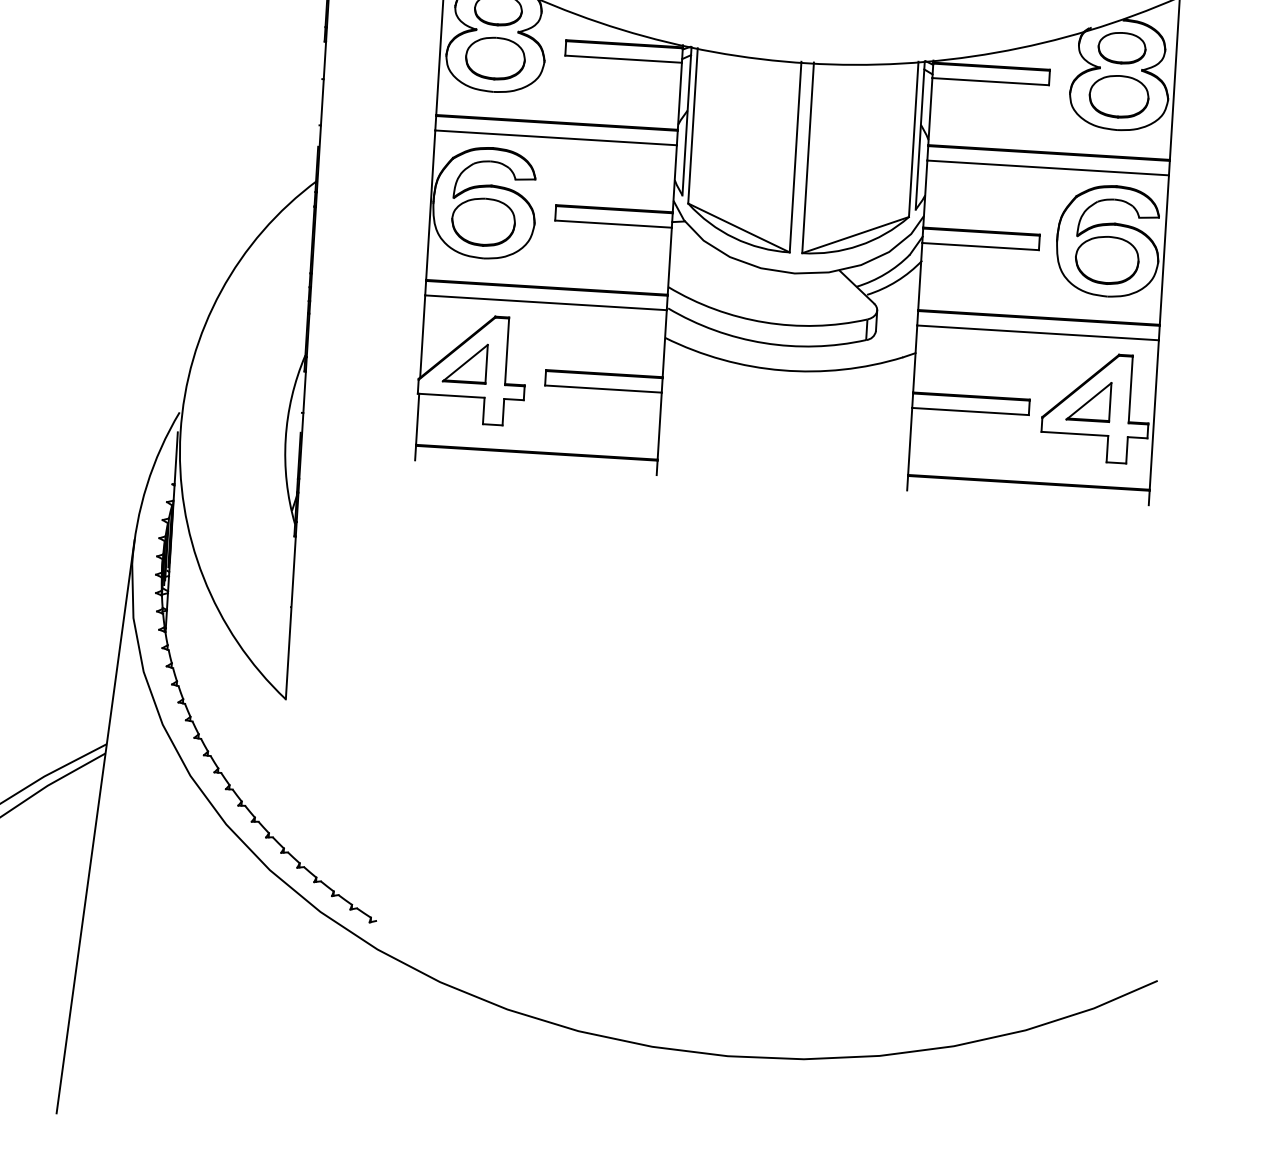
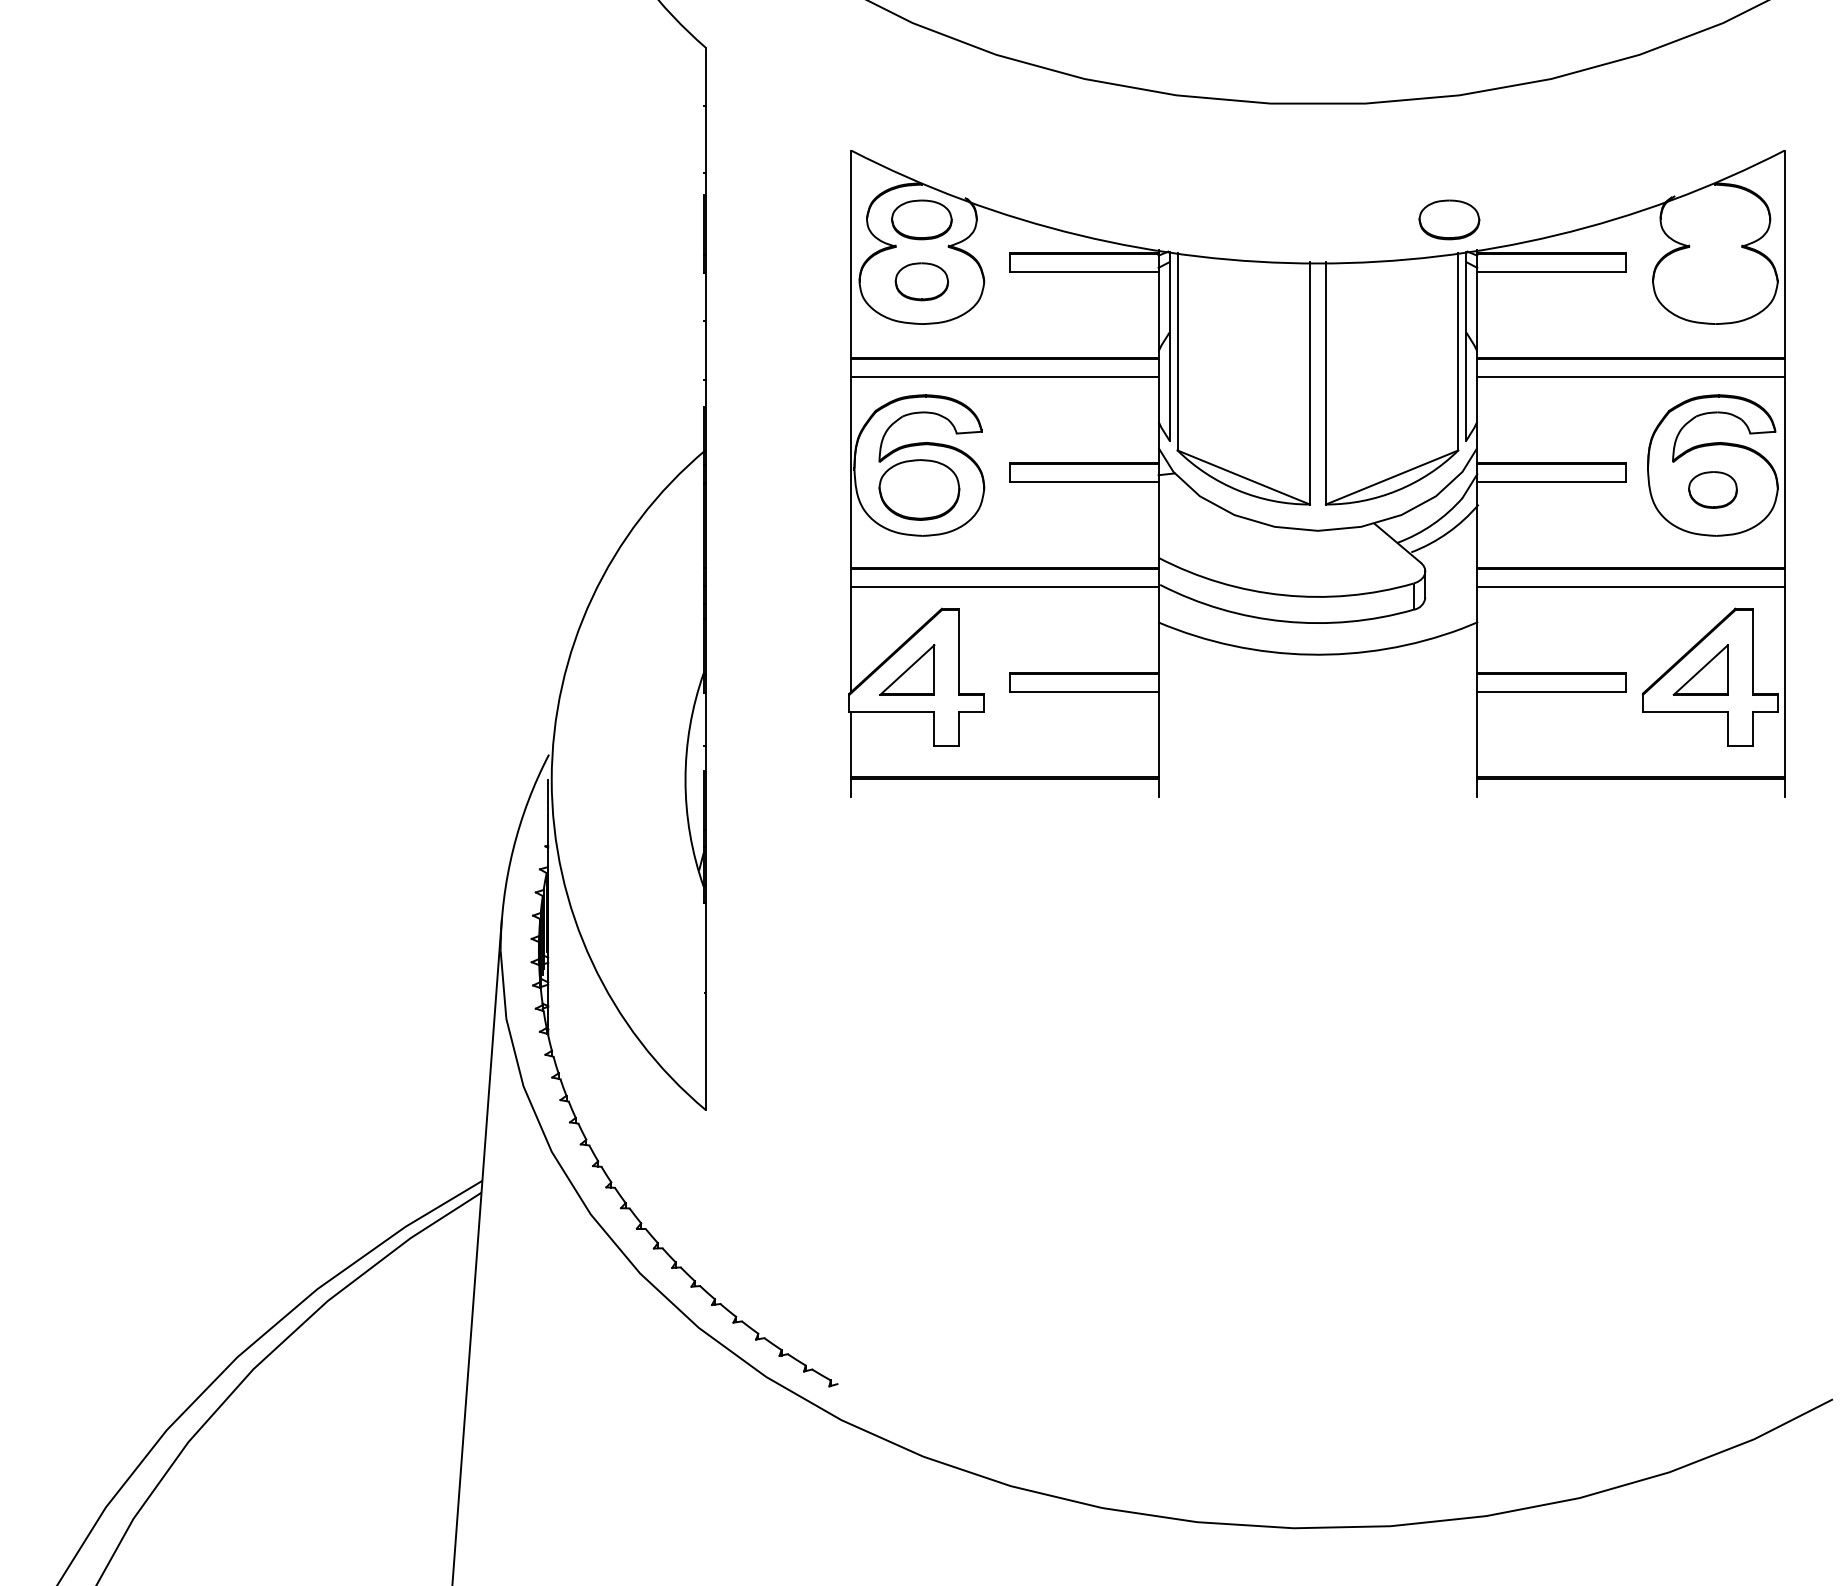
part: (1122, 47) -> (1449, 219), moved
part: (495, 58) -> (921, 281), size x0.7
part: (1119, 96) -> (1715, 281), removed
part: (1106, 259) -> (1712, 489), size x0.6

